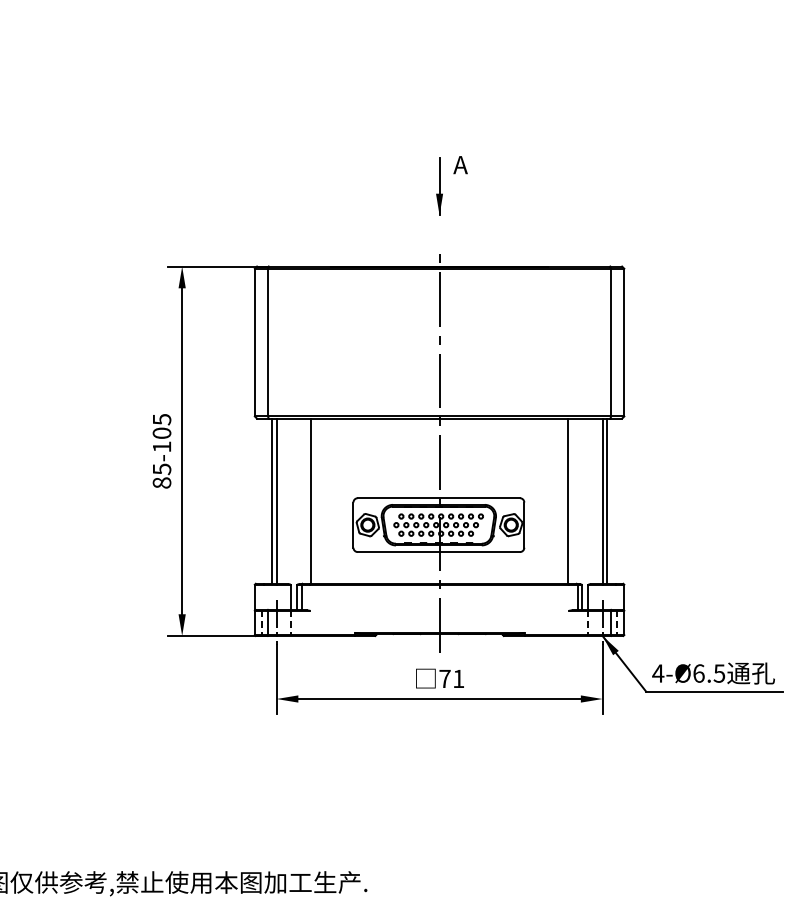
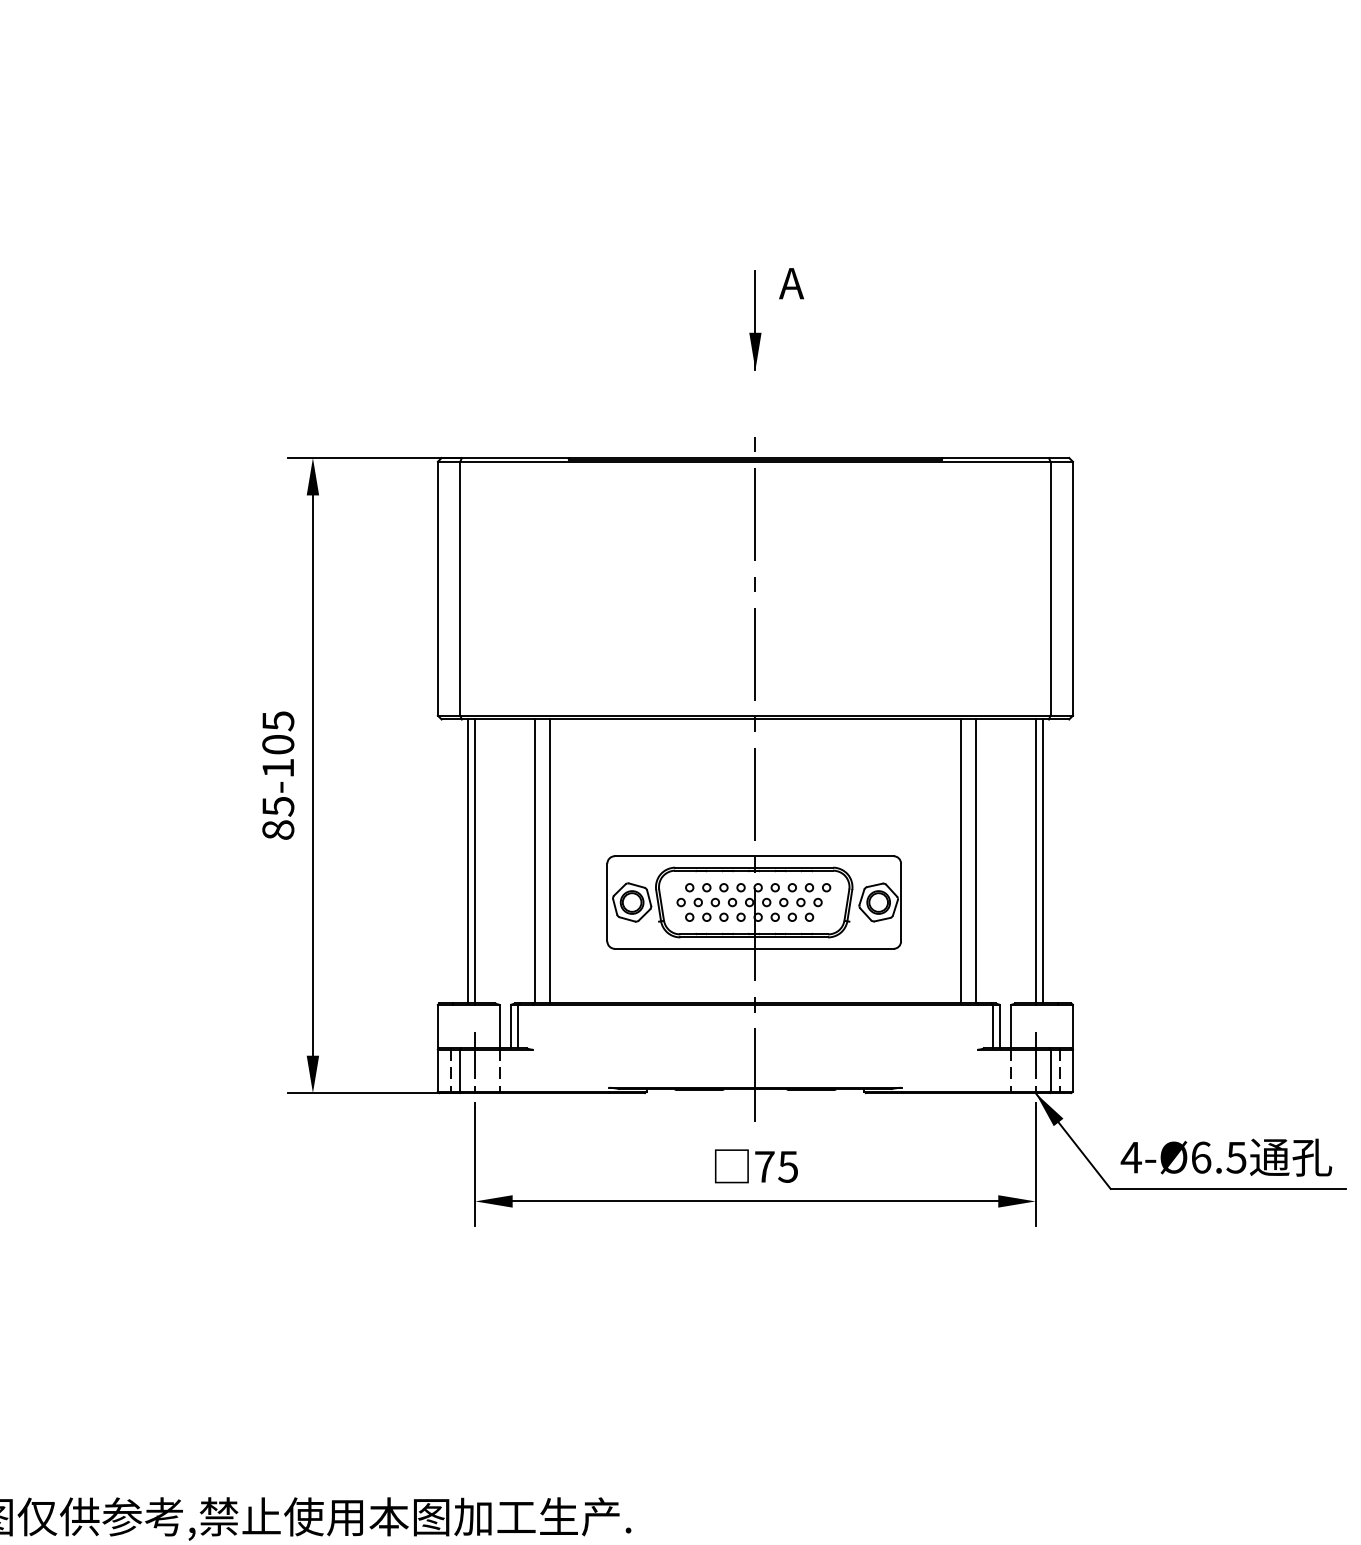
line: (320, 500) -> (550, 860), added
line: (559, 500) -> (961, 860), added
text: (458, 678) -> (787, 1166), 71 -> 75

